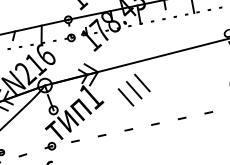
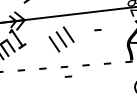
line: (190, 72) -> (97, 30), added
part: (133, 89) -> (61, 38), moved
line: (161, 135) -> (68, 76), added

